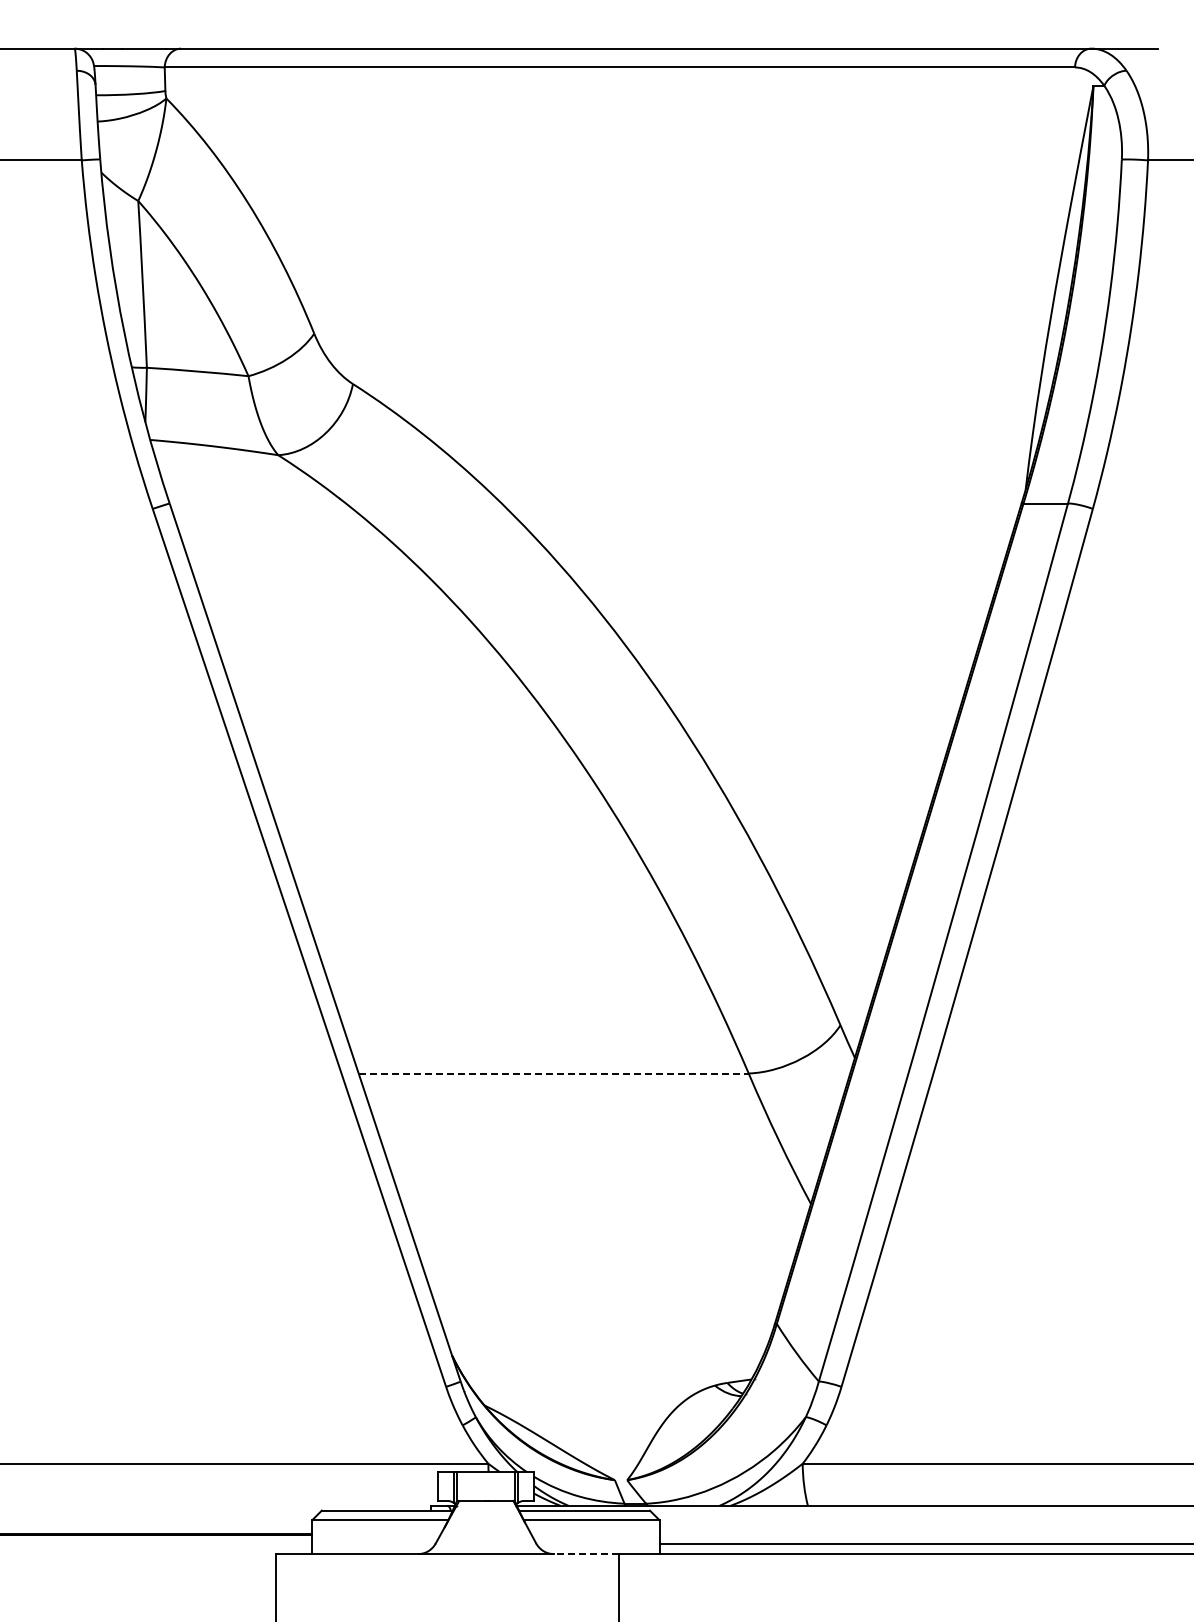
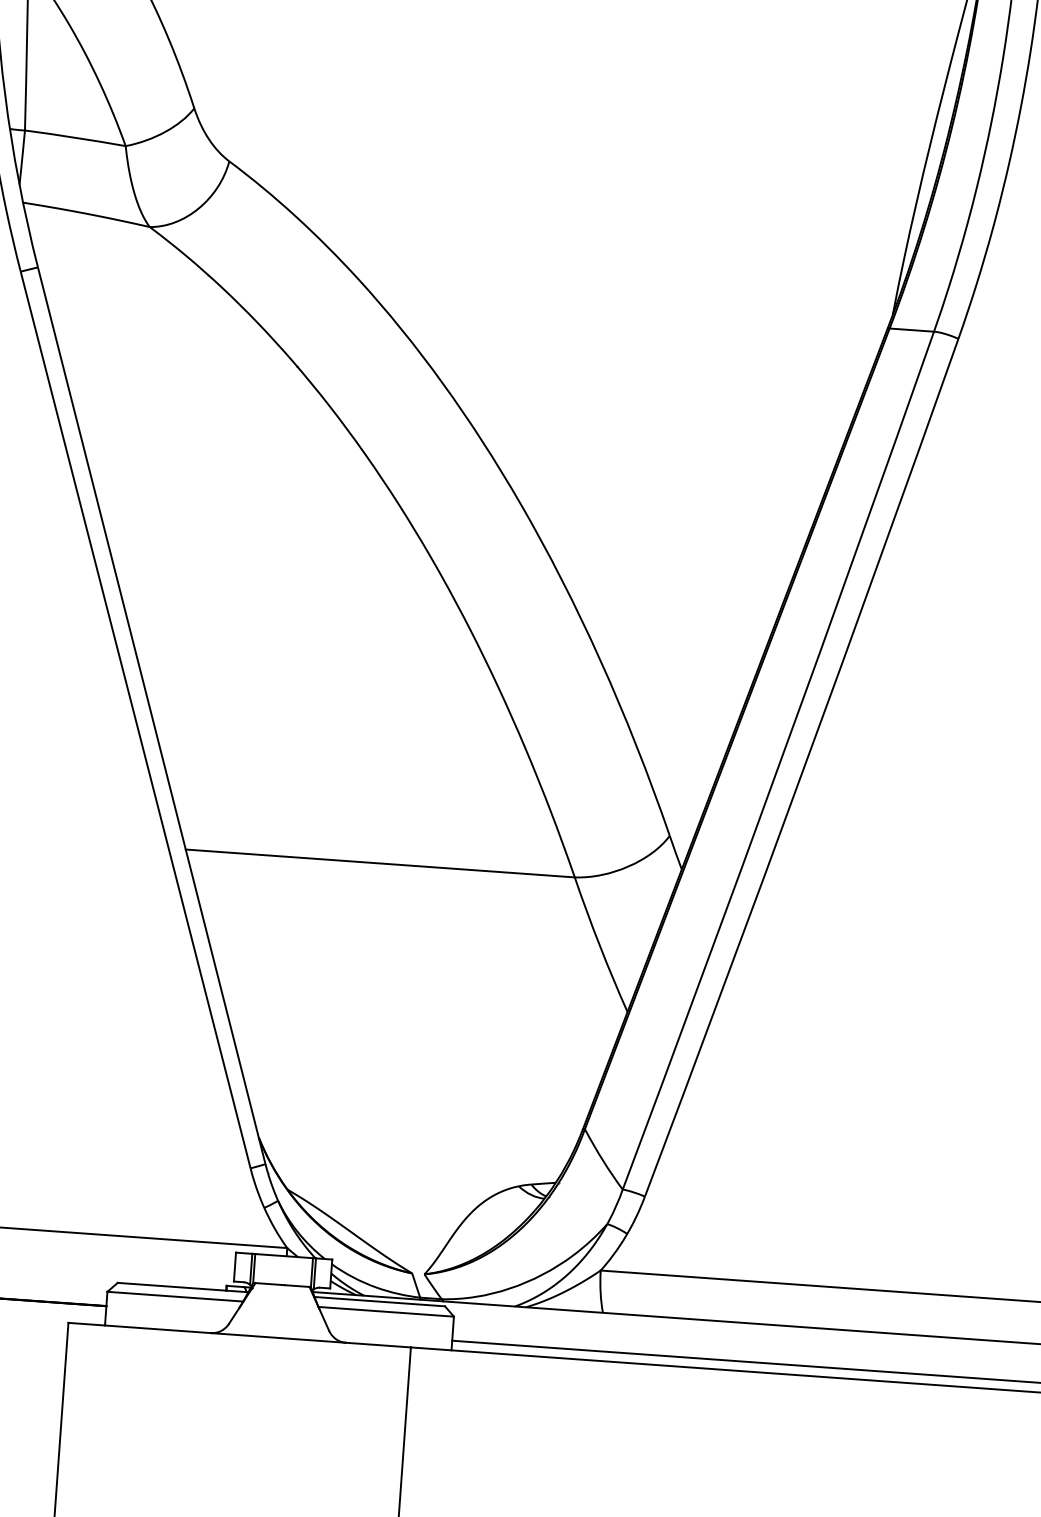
line: (554, 1073) -> (381, 863), dashed -> solid
line: (586, 1554) -> (378, 1345), dashed -> solid

